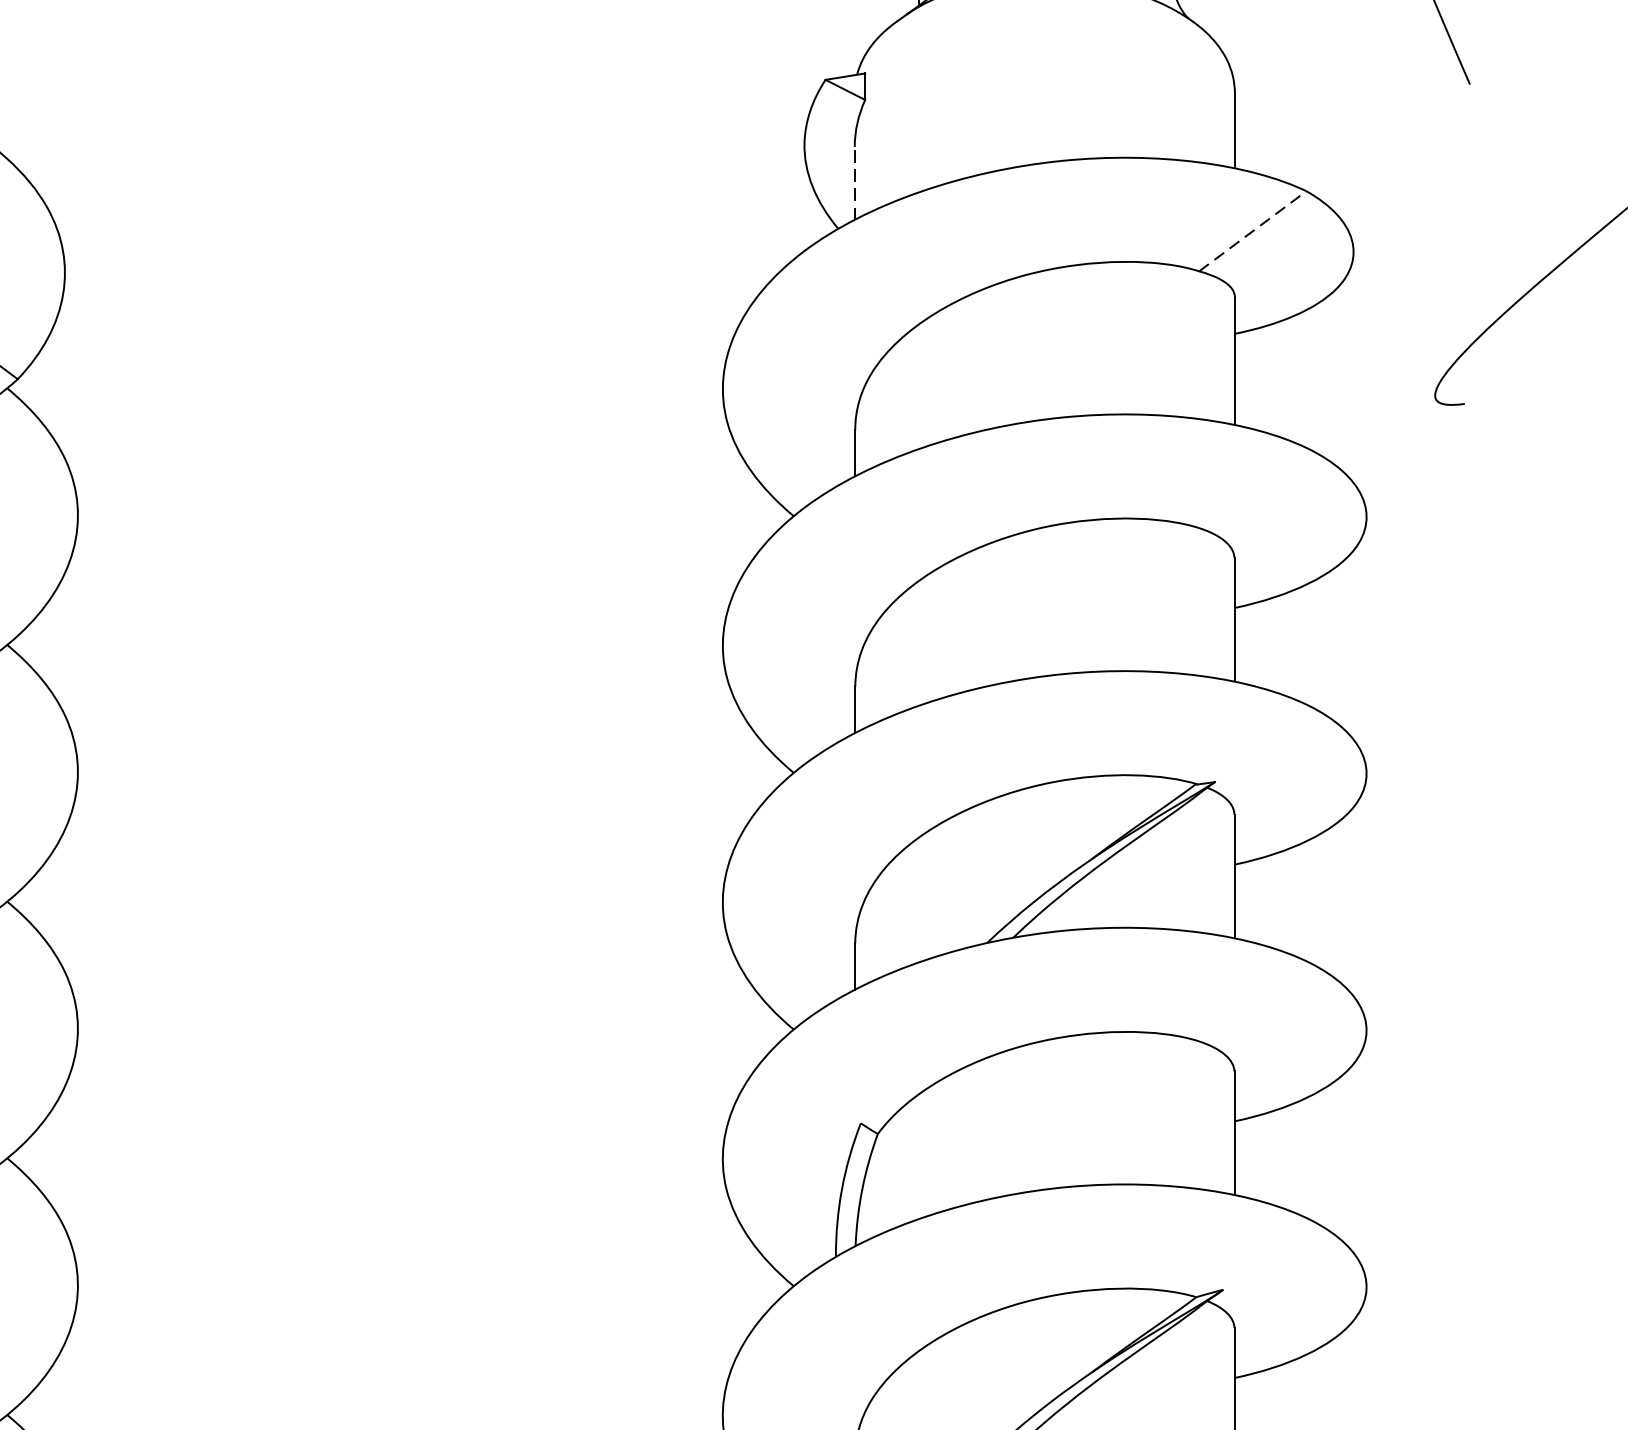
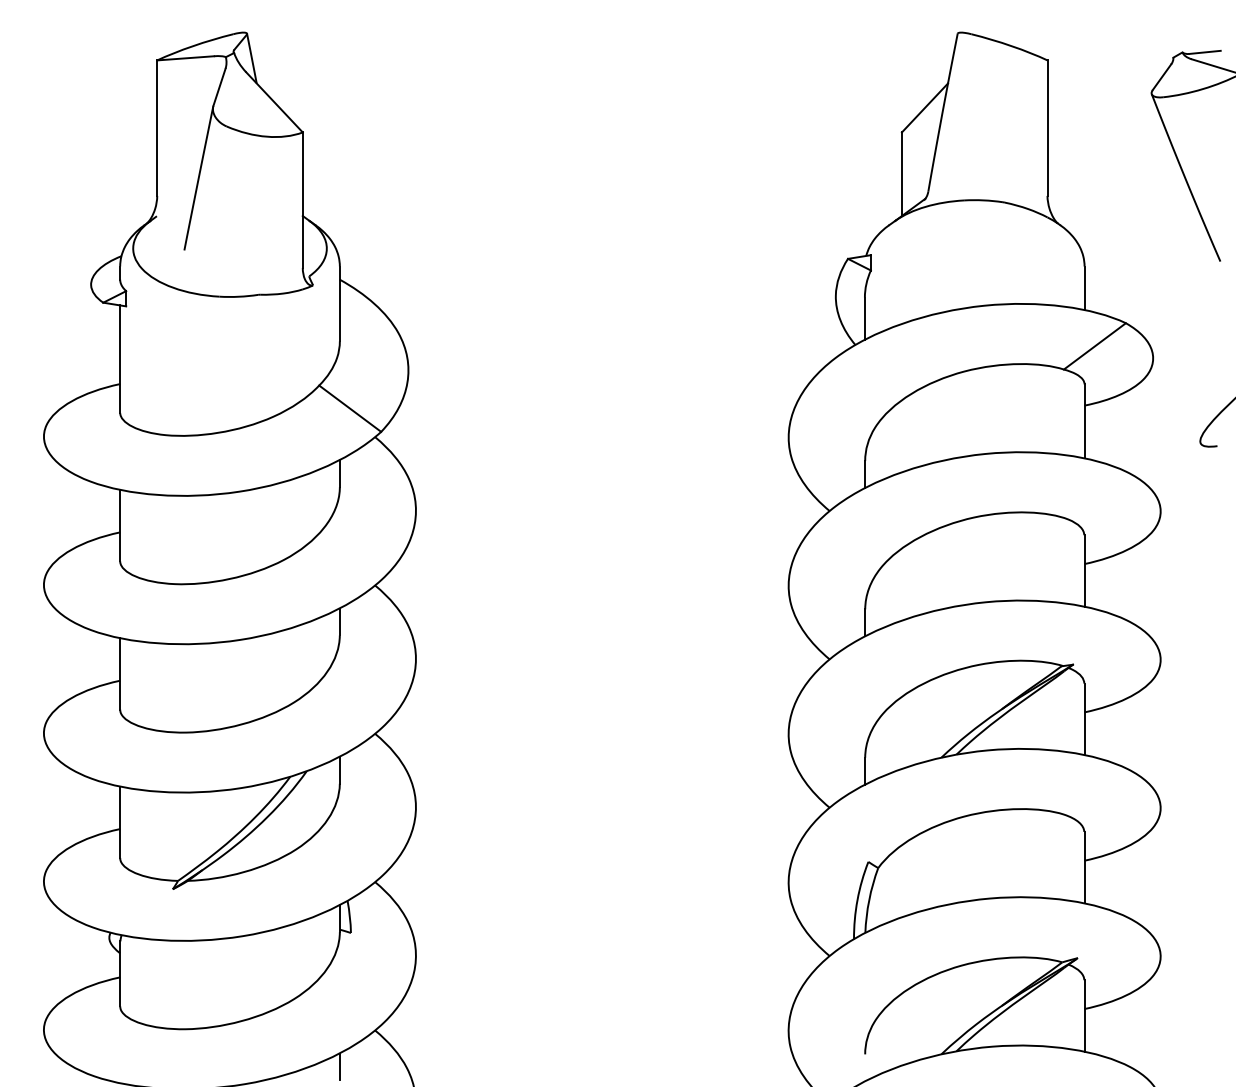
line: (854, 183) -> (864, 318), dashed -> solid
line: (1252, 231) -> (1094, 346), dashed -> solid

